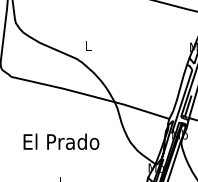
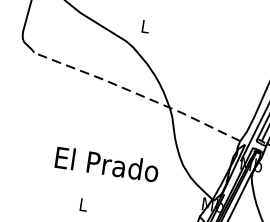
line: (90, 95) -> (138, 93), solid -> dashed
text: (61, 141) -> (107, 164), moved

